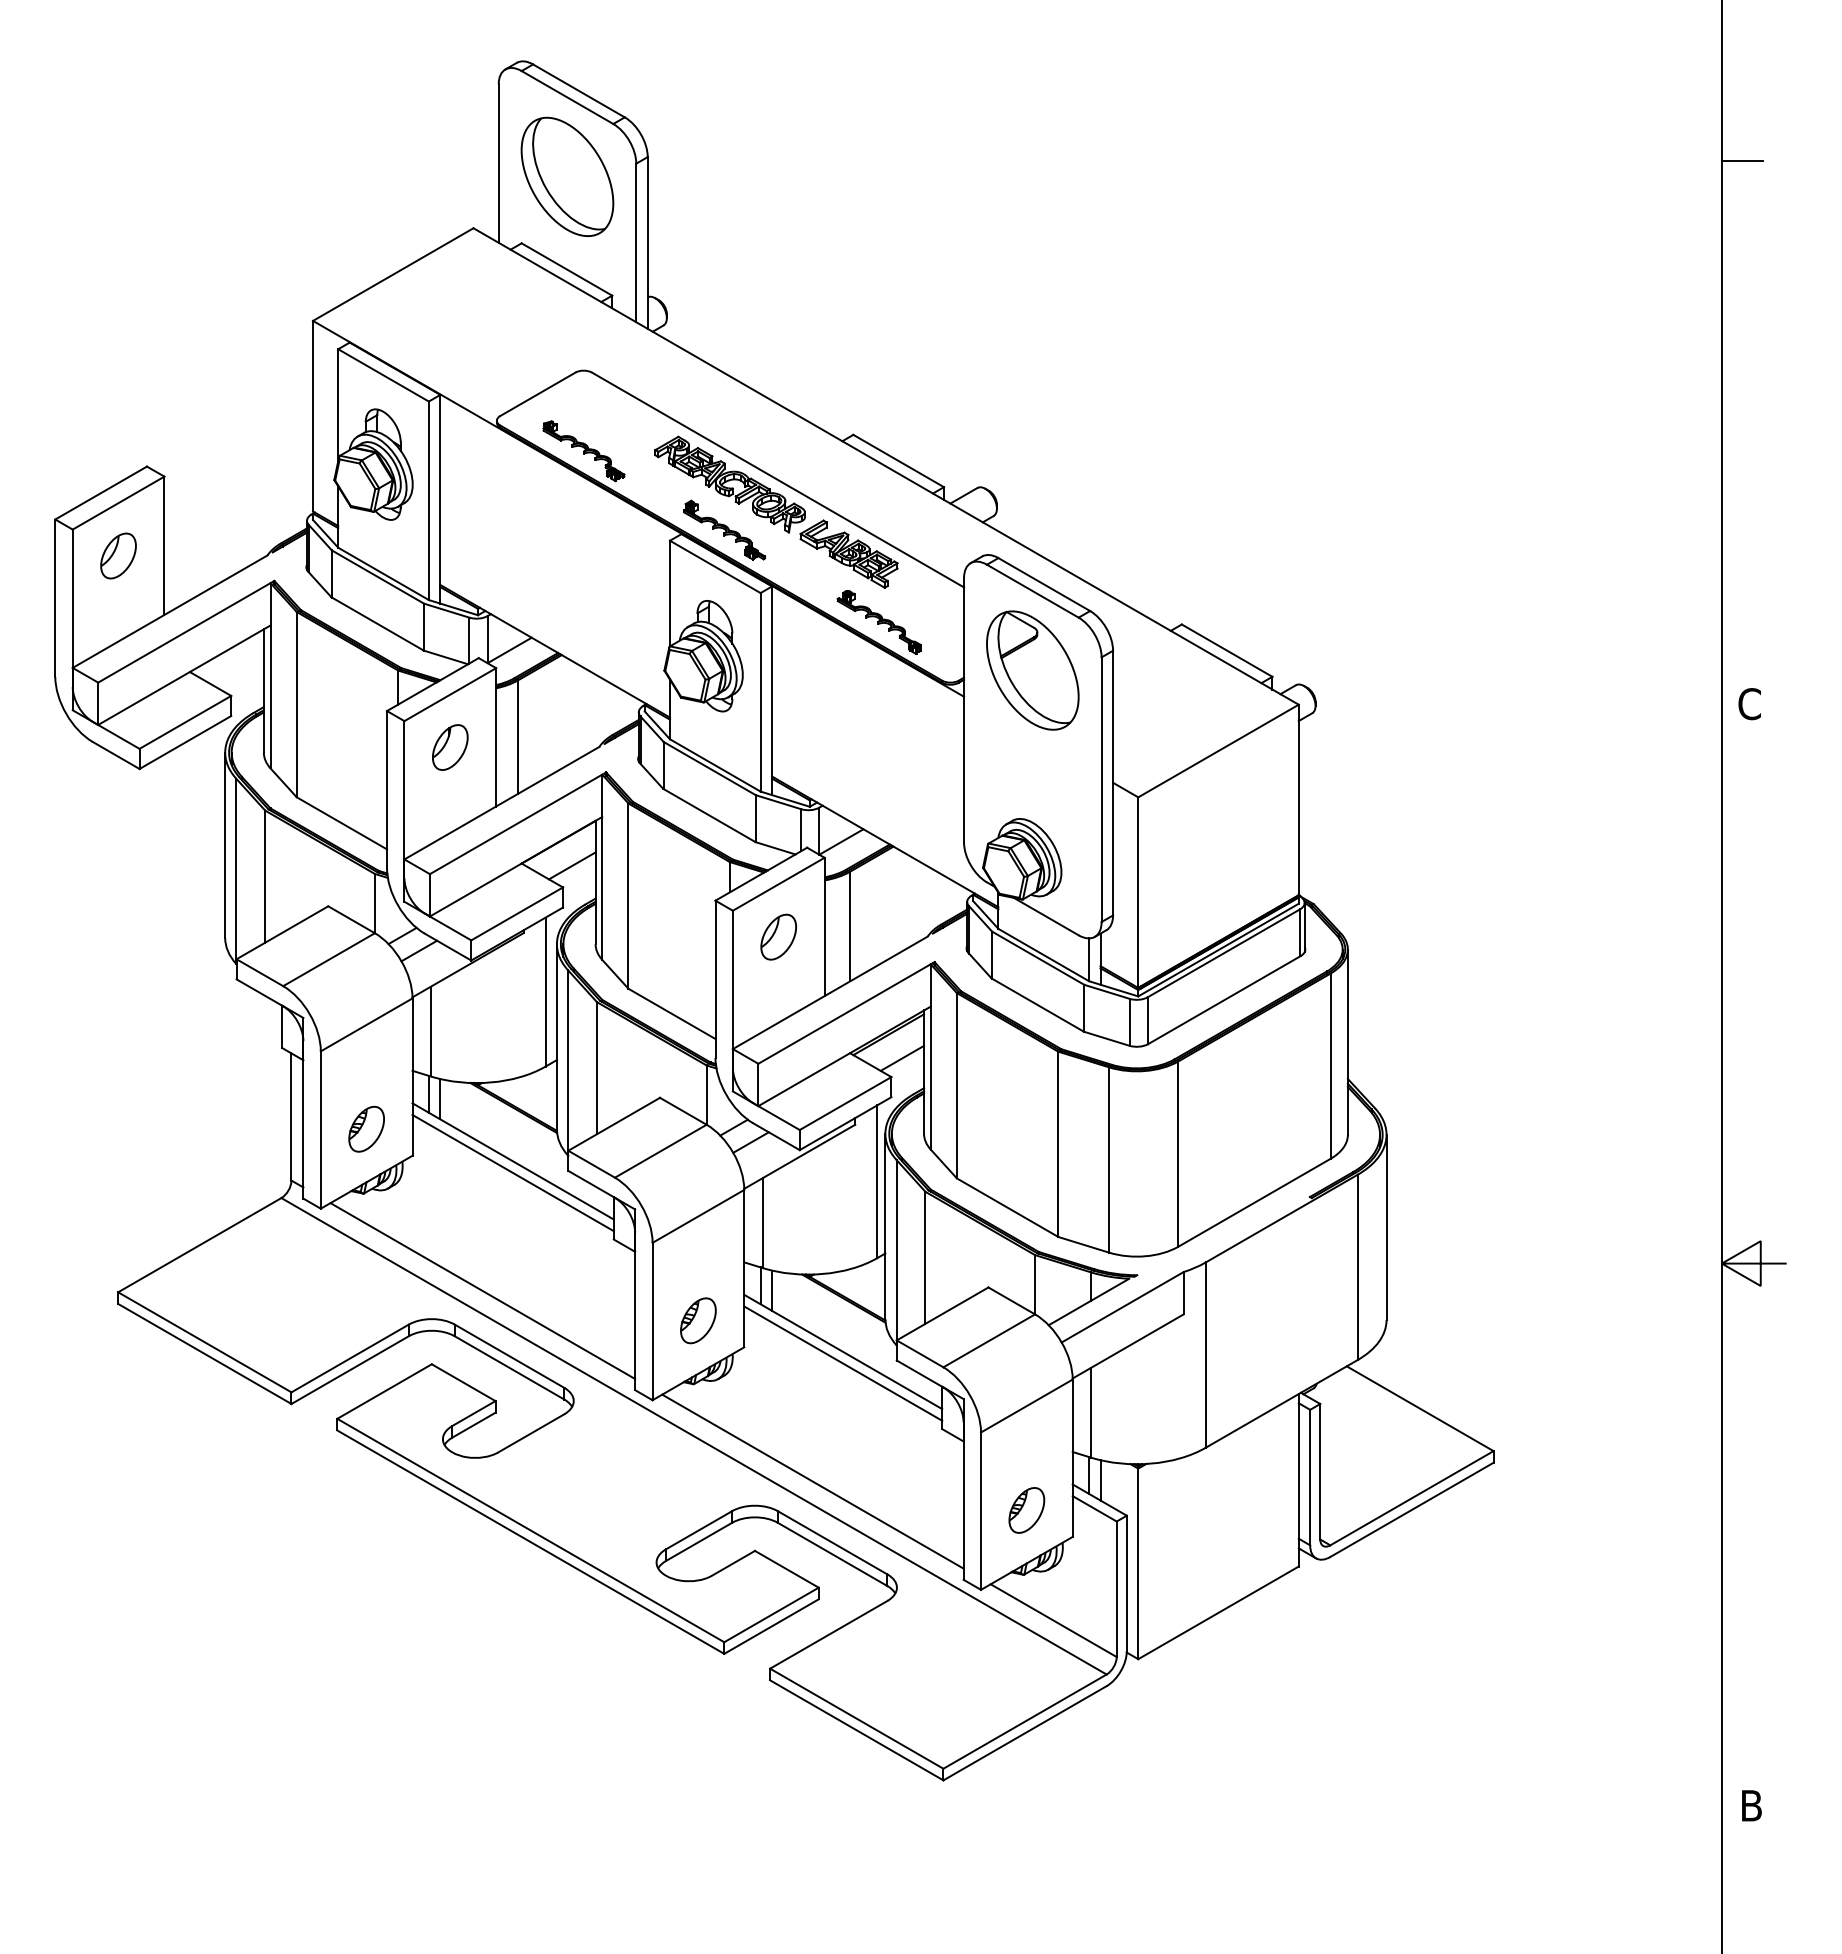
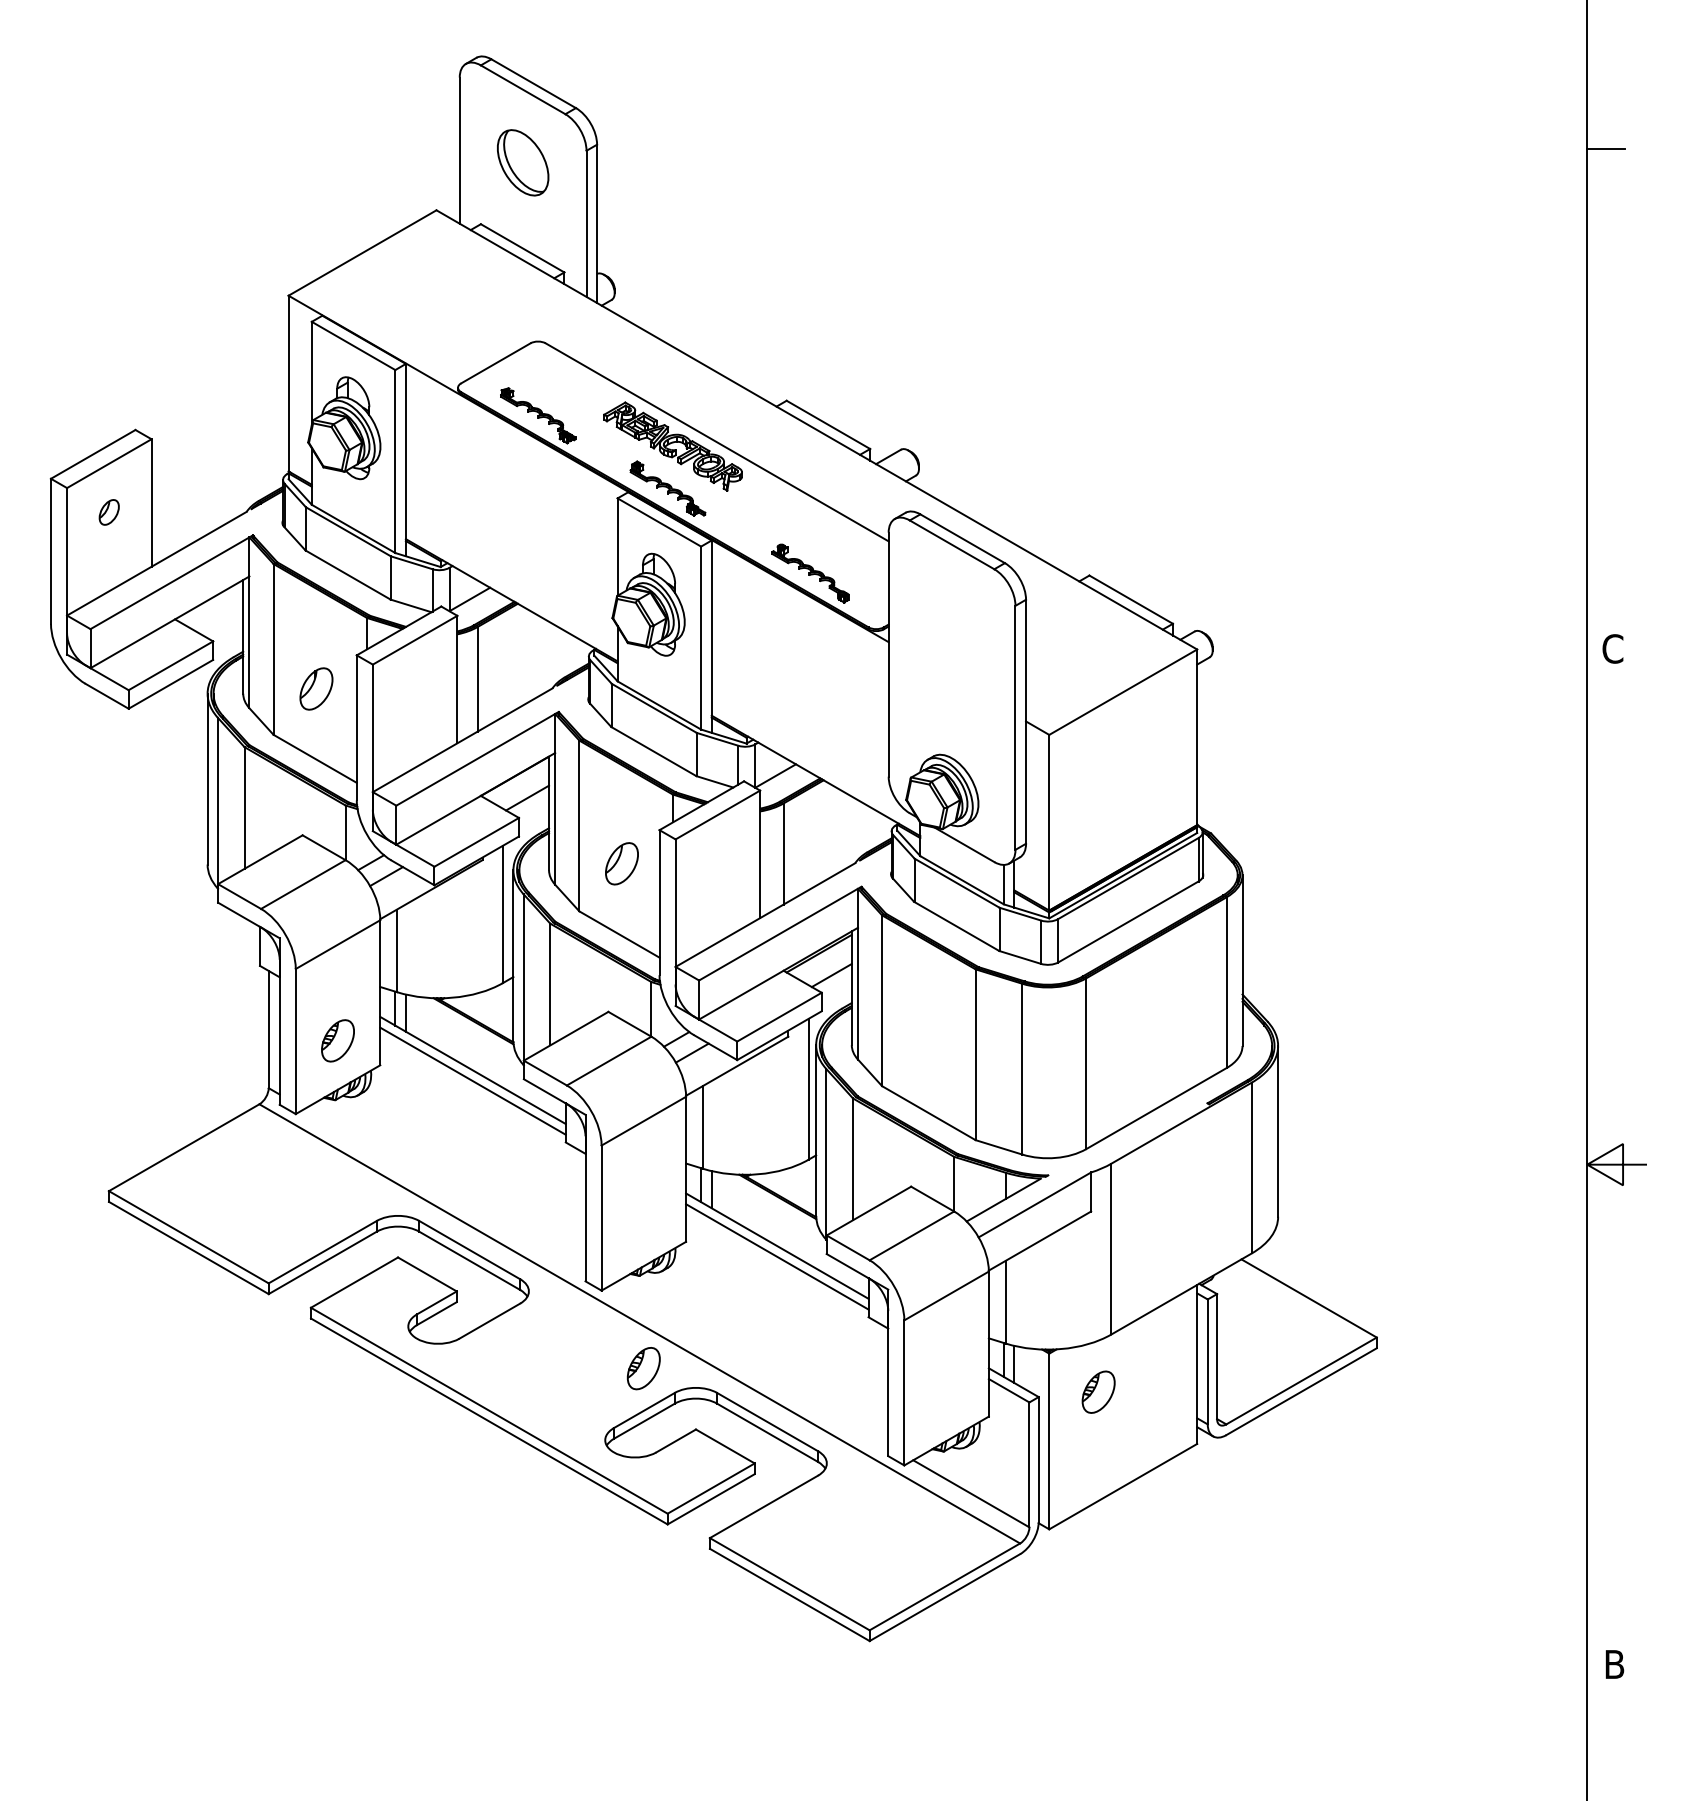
part: (567, 176) -> (523, 162), size x0.6
part: (848, 553) -> (782, 510), removed
part: (118, 555) -> (109, 511), size x0.6
part: (1032, 670) -> (951, 617), removed
part: (450, 747) -> (316, 688), moved
part: (778, 936) -> (621, 863), moved
line: (482, 1291) -> (444, 1190), removed
part: (698, 1320) -> (643, 1368), moved
line: (812, 1481) -> (748, 1365), removed
part: (1026, 1510) -> (1098, 1392), moved

